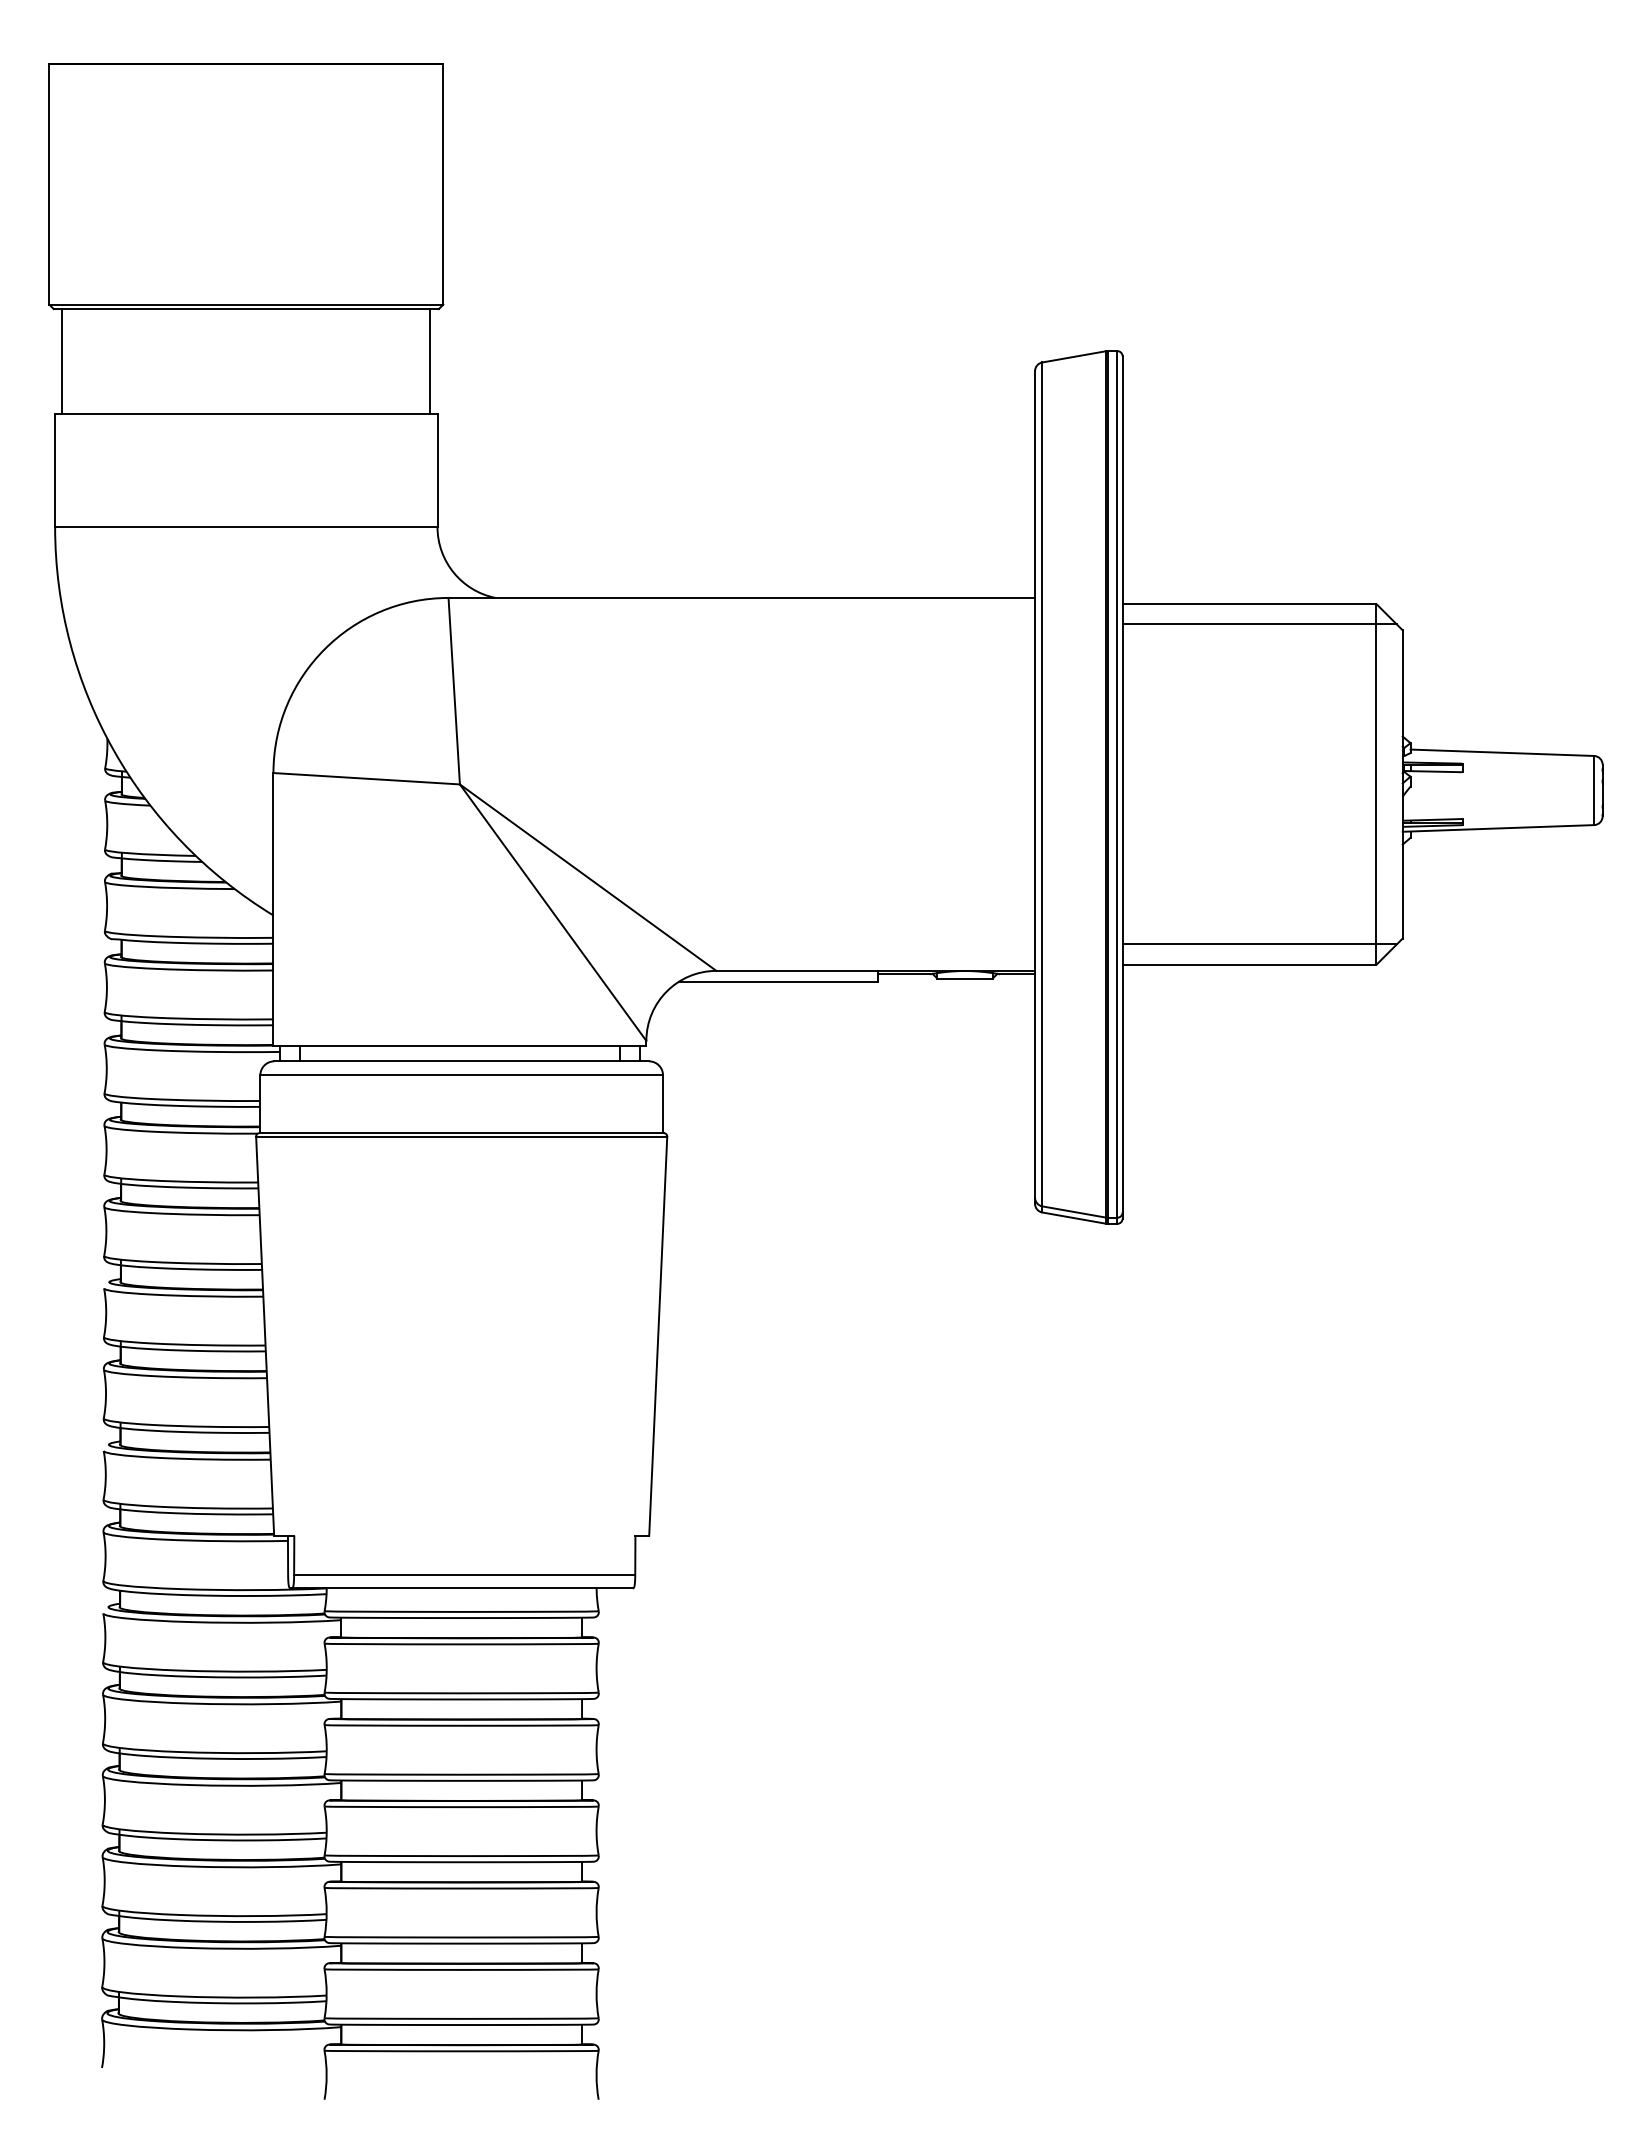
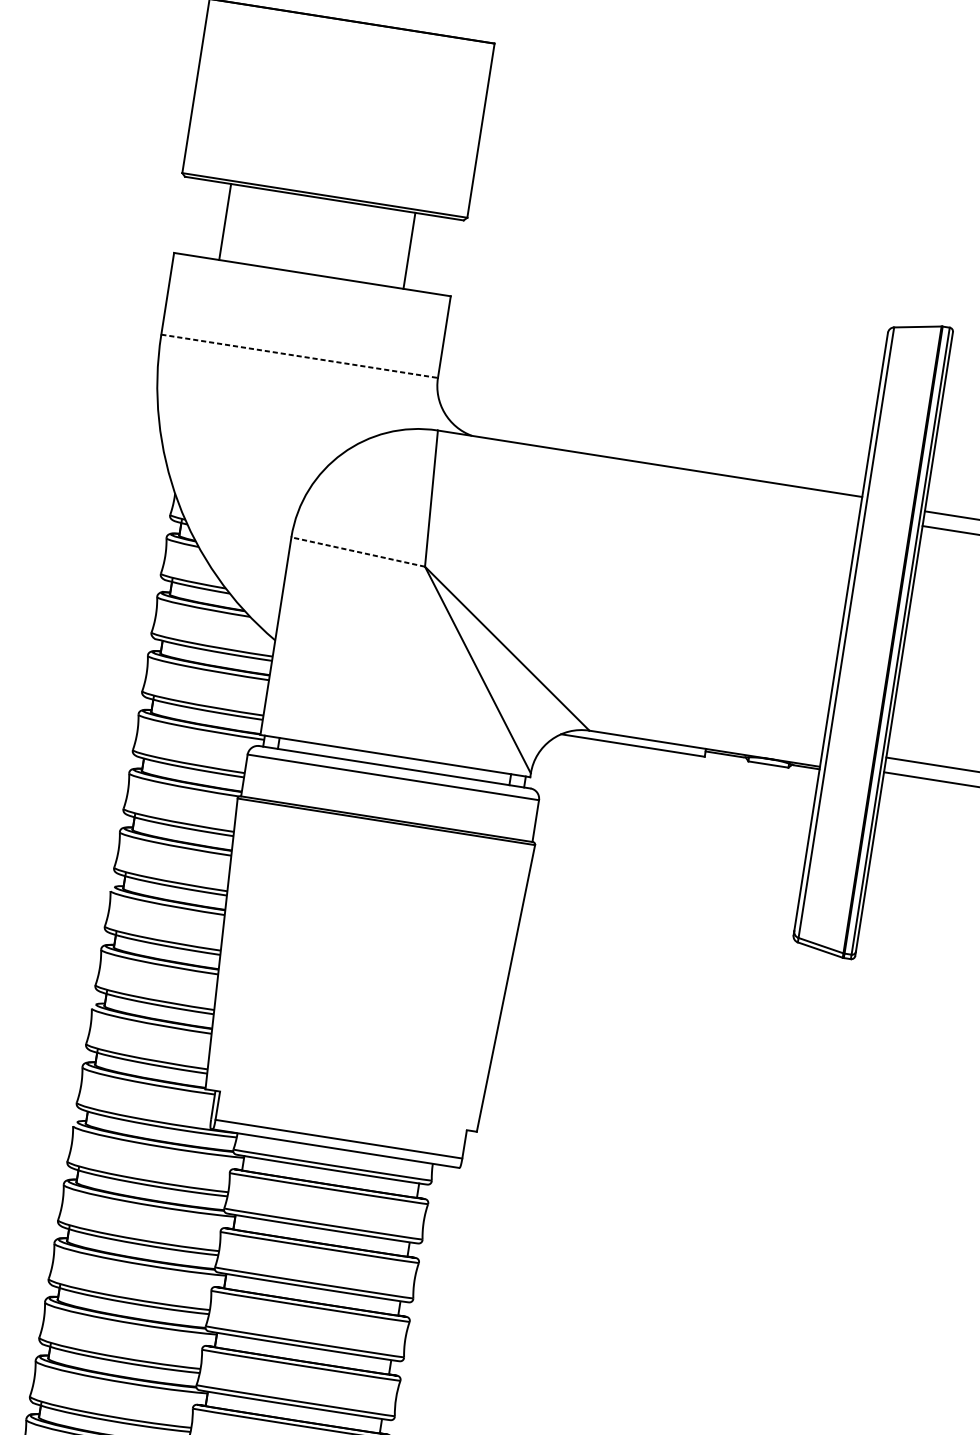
line: (62, 361) -> (225, 221), moved
line: (430, 361) -> (409, 250), moved
line: (246, 527) -> (299, 356), solid -> dashed
line: (366, 778) -> (358, 551), solid -> dashed

